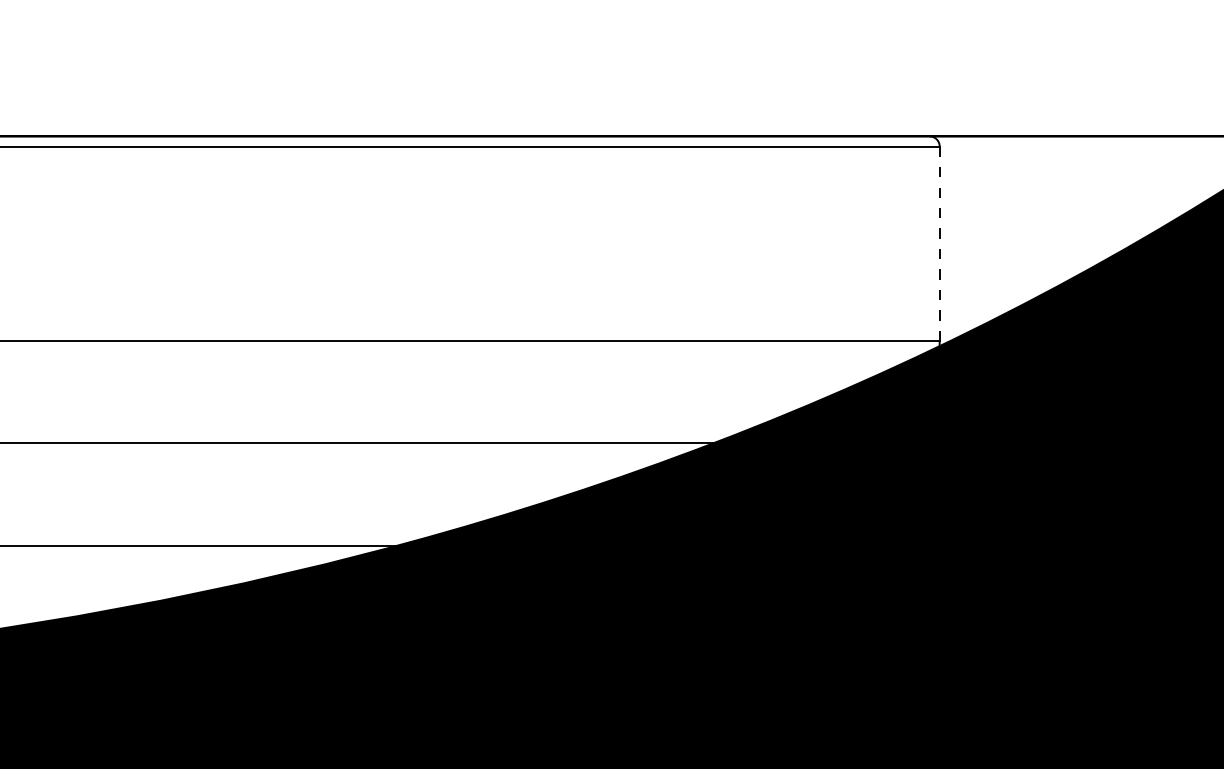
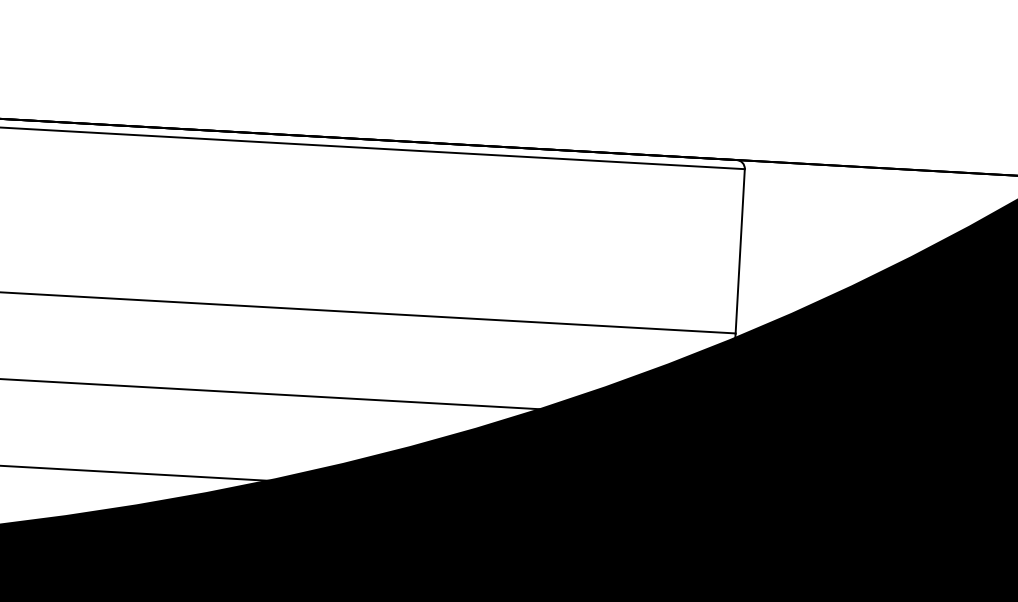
line: (939, 244) -> (740, 251), dashed -> solid

